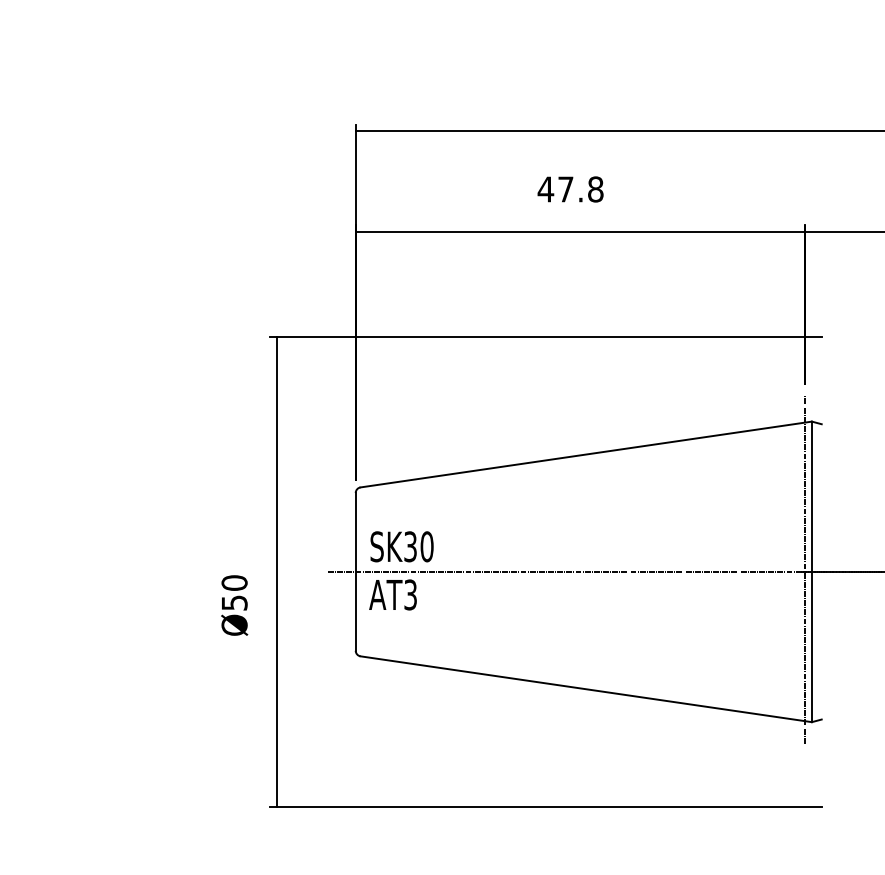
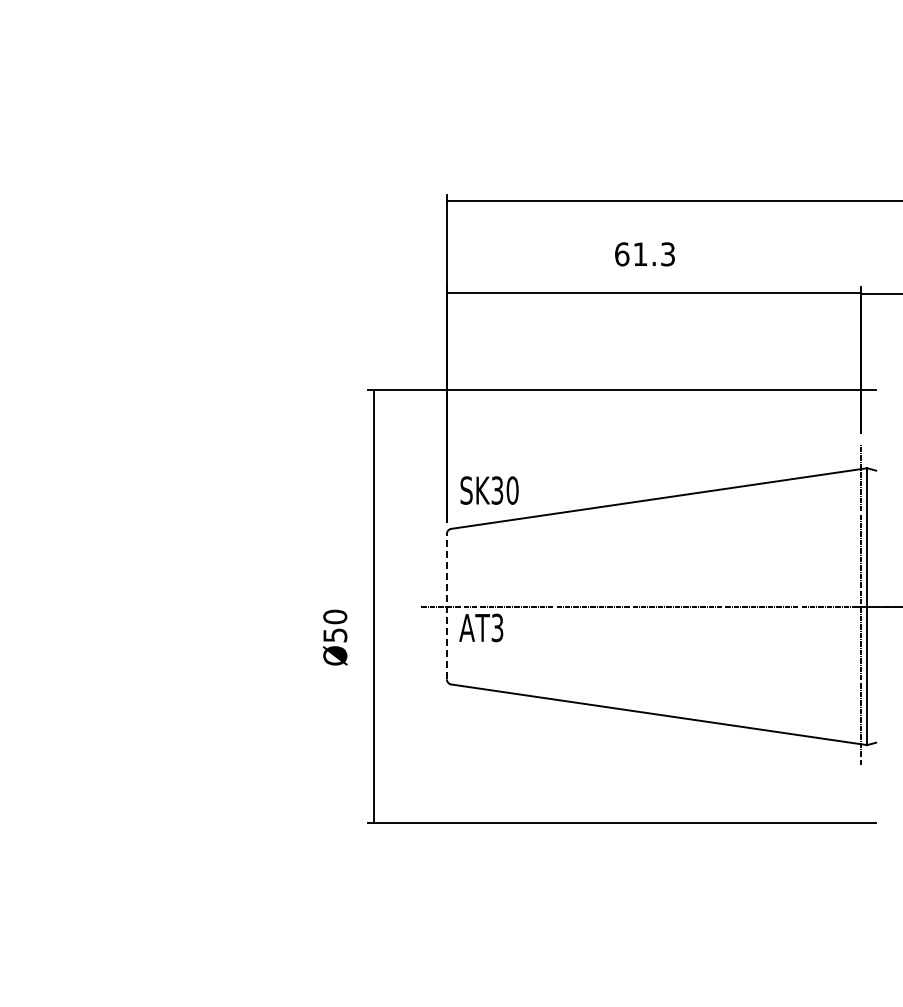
text: (570, 189) -> (644, 254), 47.8 -> 61.3
text: (401, 546) -> (489, 490), moved
line: (355, 571) -> (446, 606), solid -> dashed

